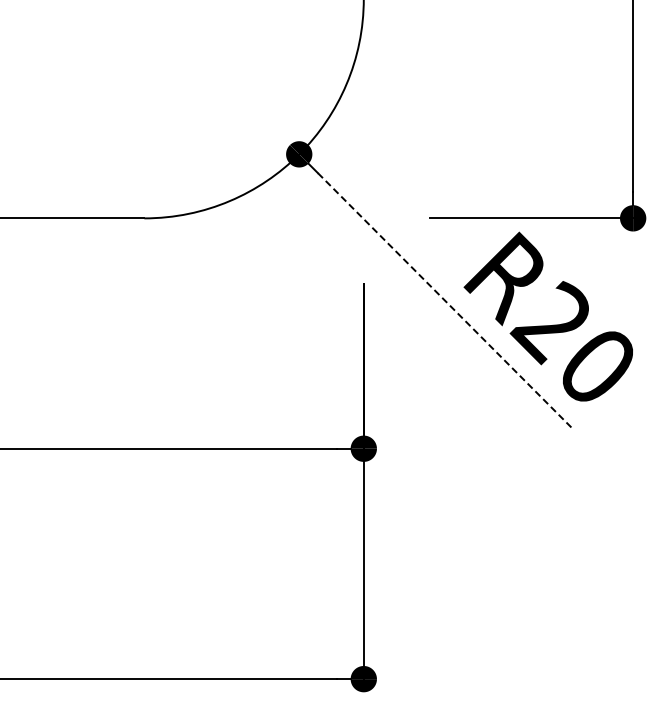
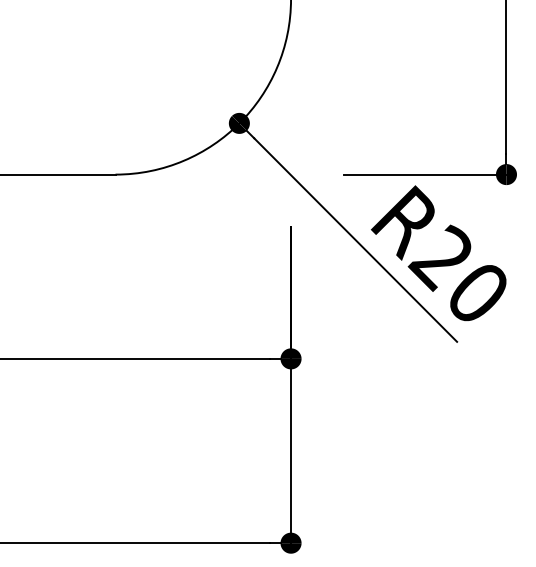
line: (444, 300) -> (355, 240), dashed -> solid

